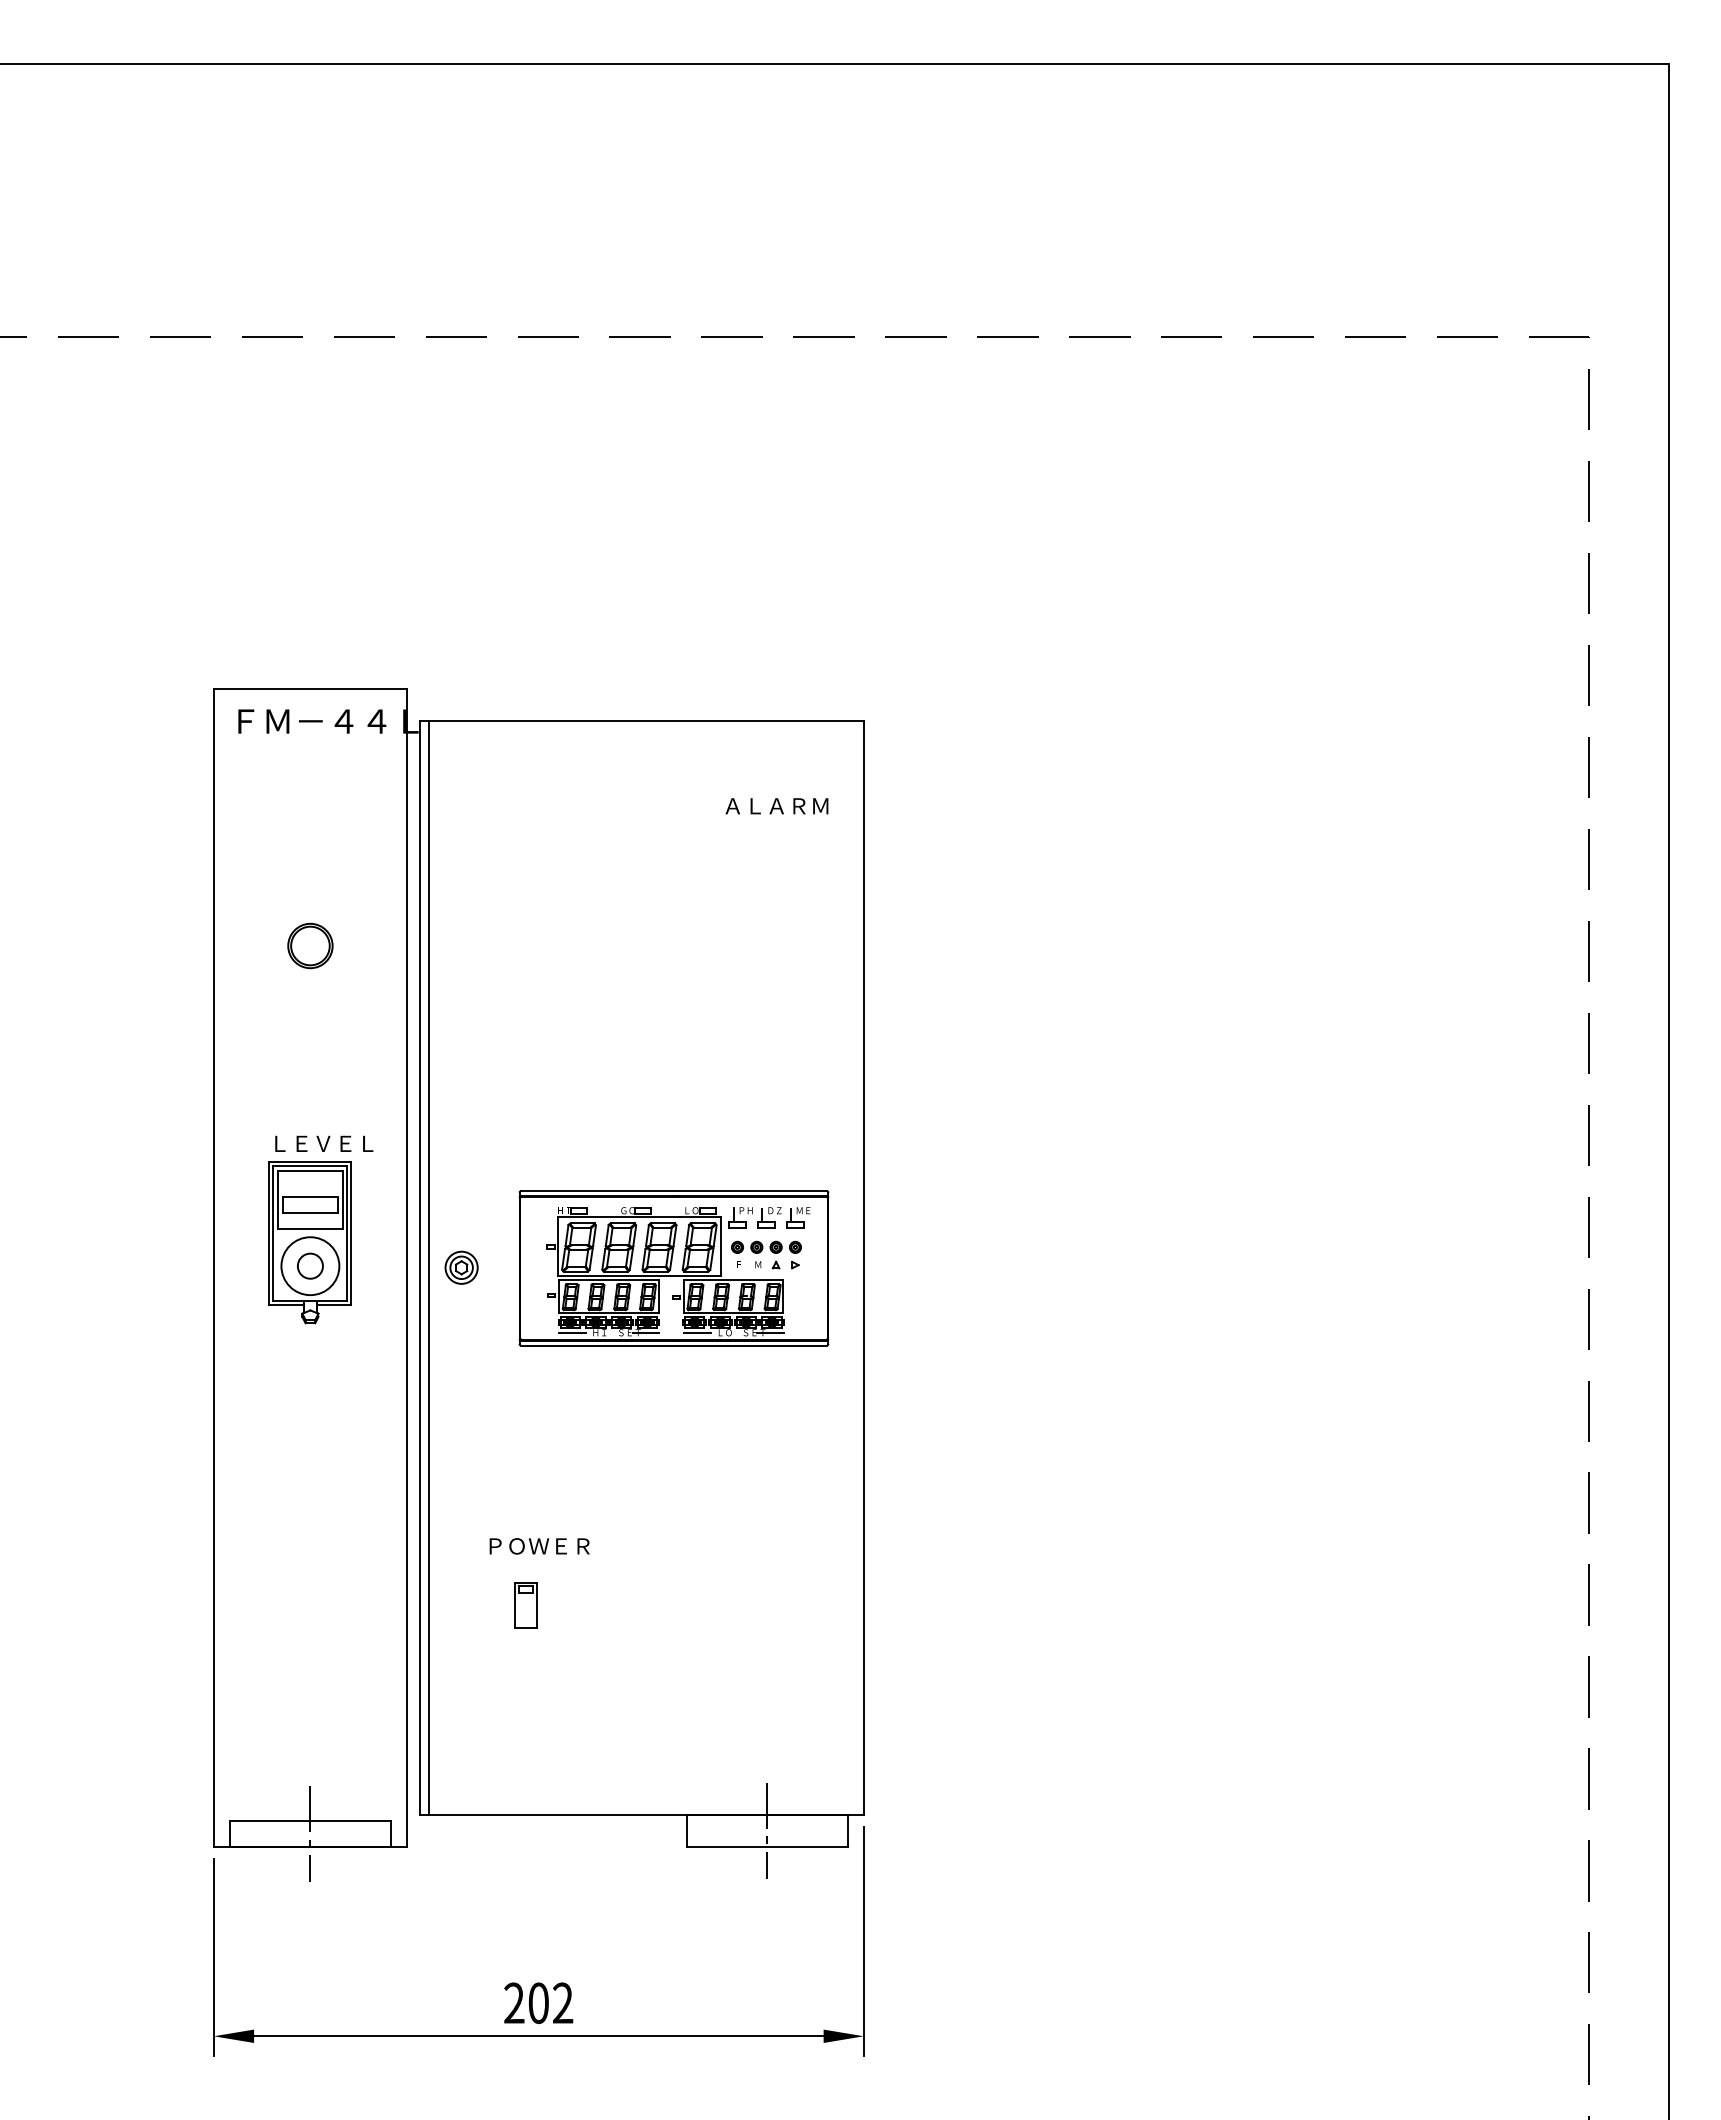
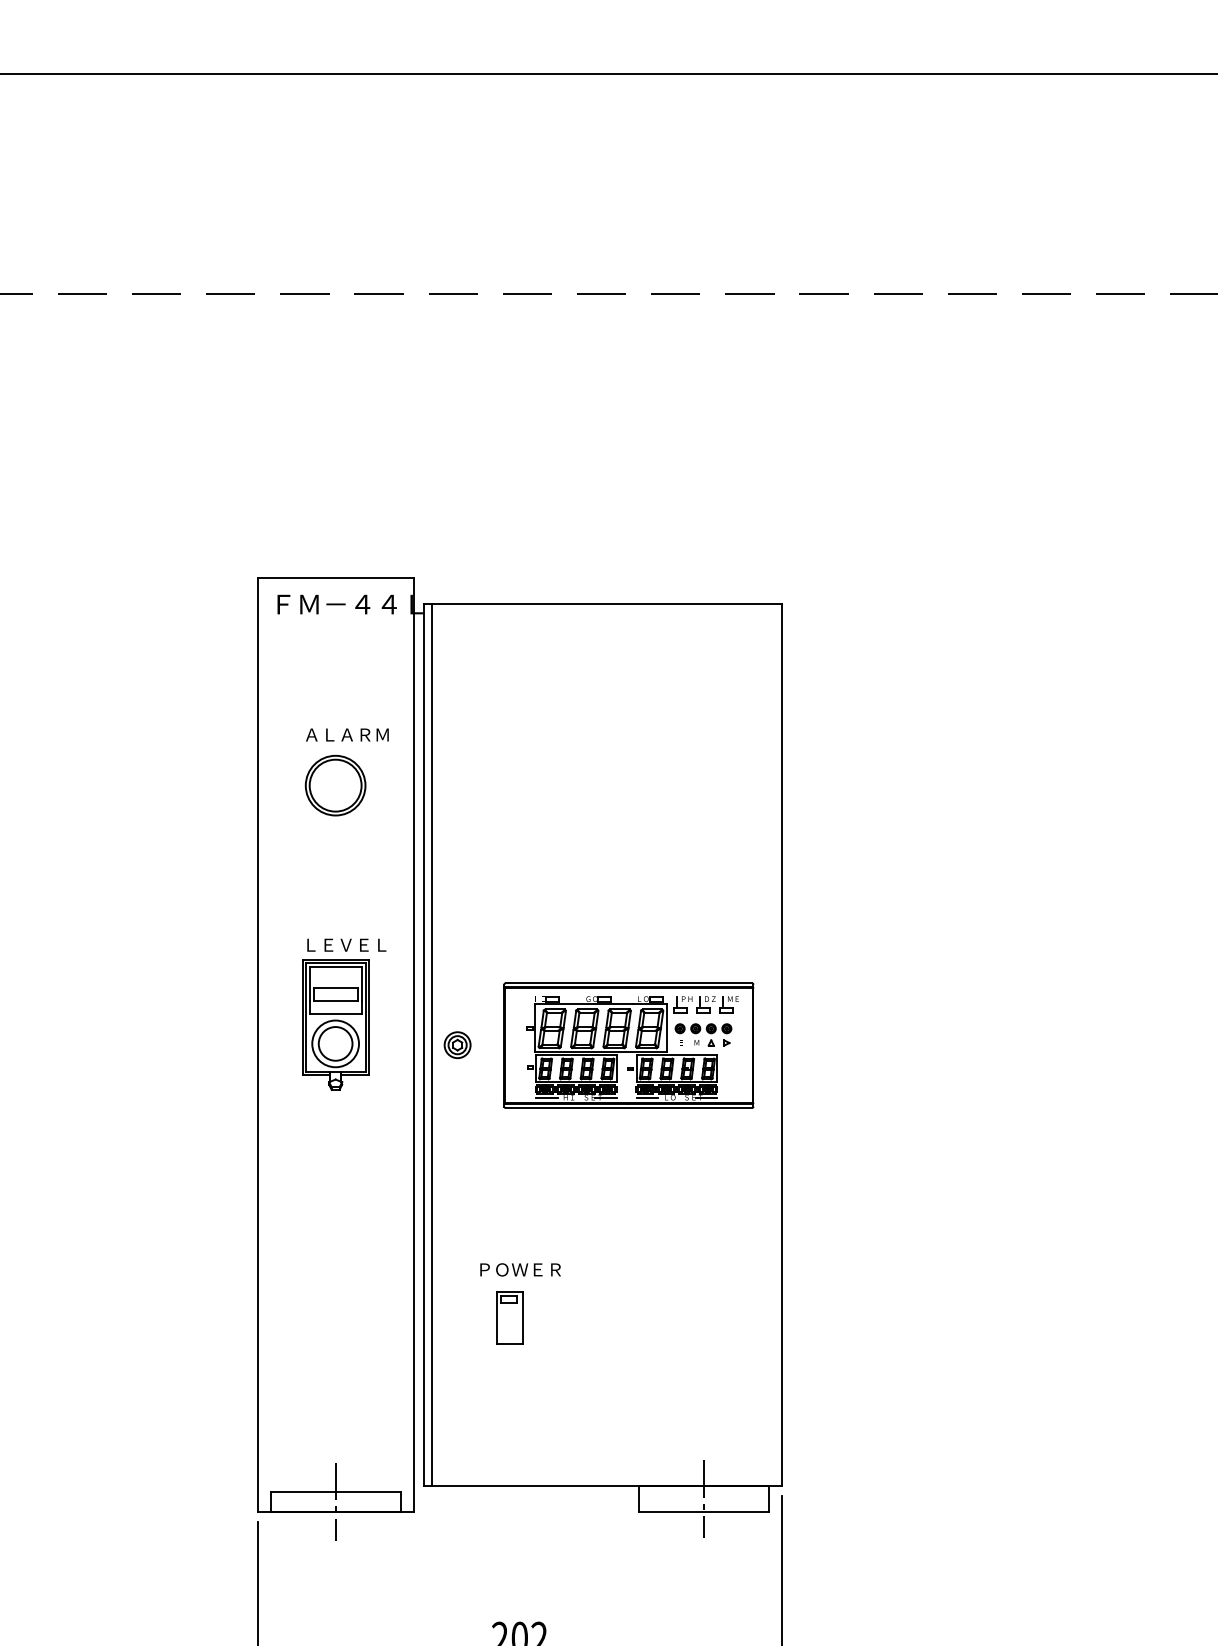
text: (776, 806) -> (347, 735), moved
part: (310, 945) -> (335, 785), size x1.67
circle: (310, 1266) -> (335, 1044), size x1.67
part: (525, 1605) -> (509, 1317), size x1.43

